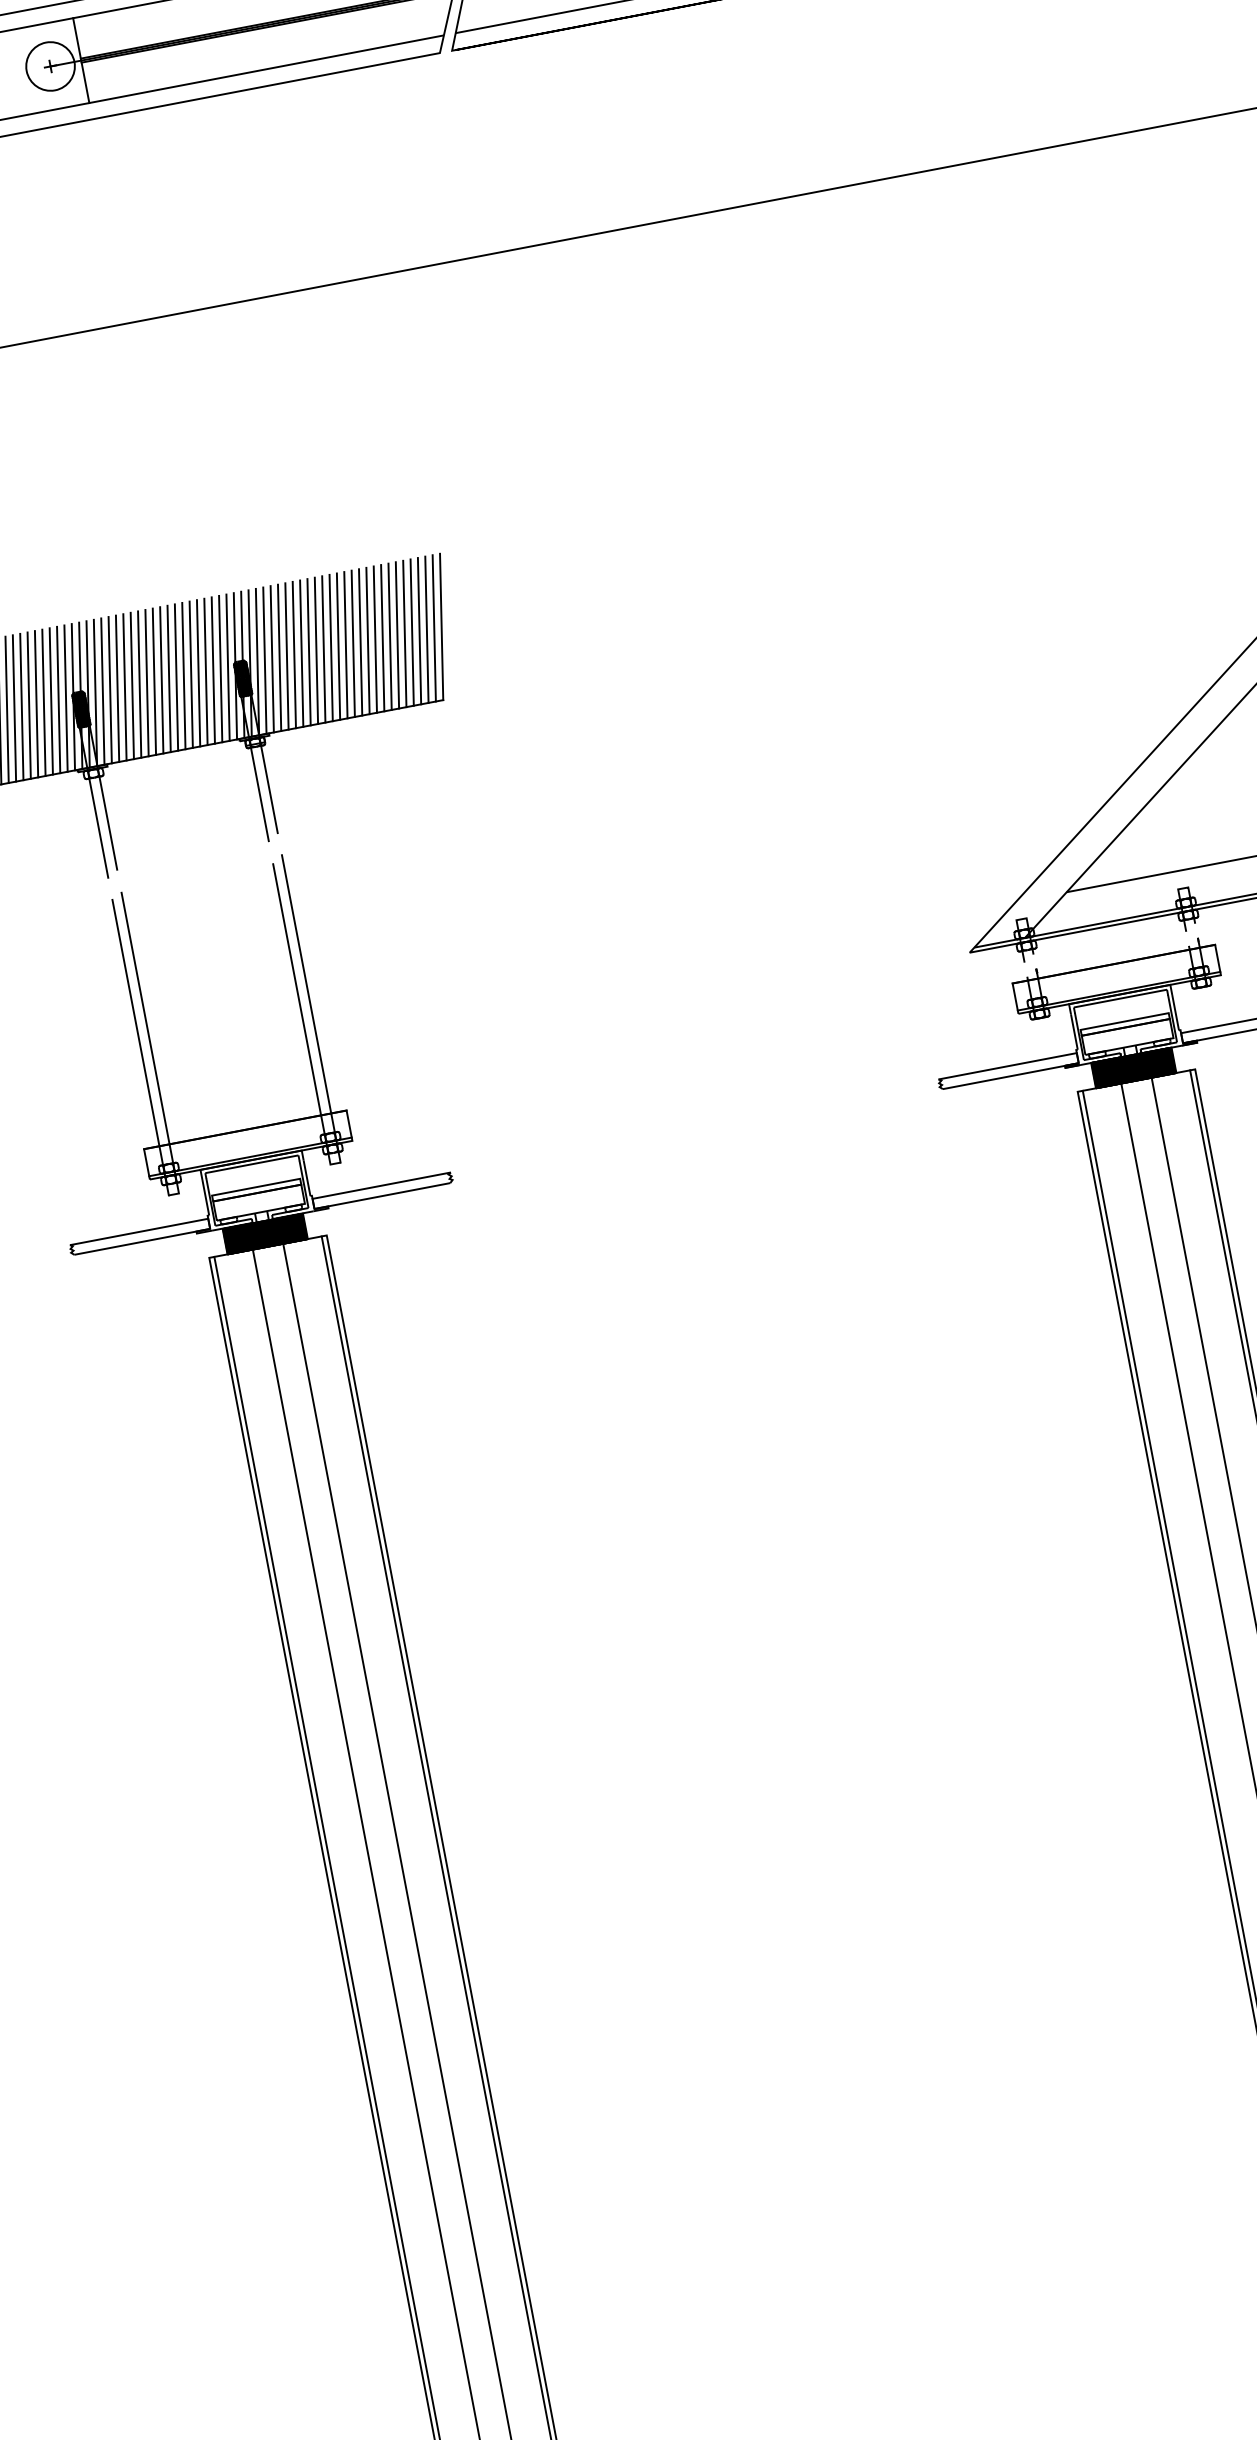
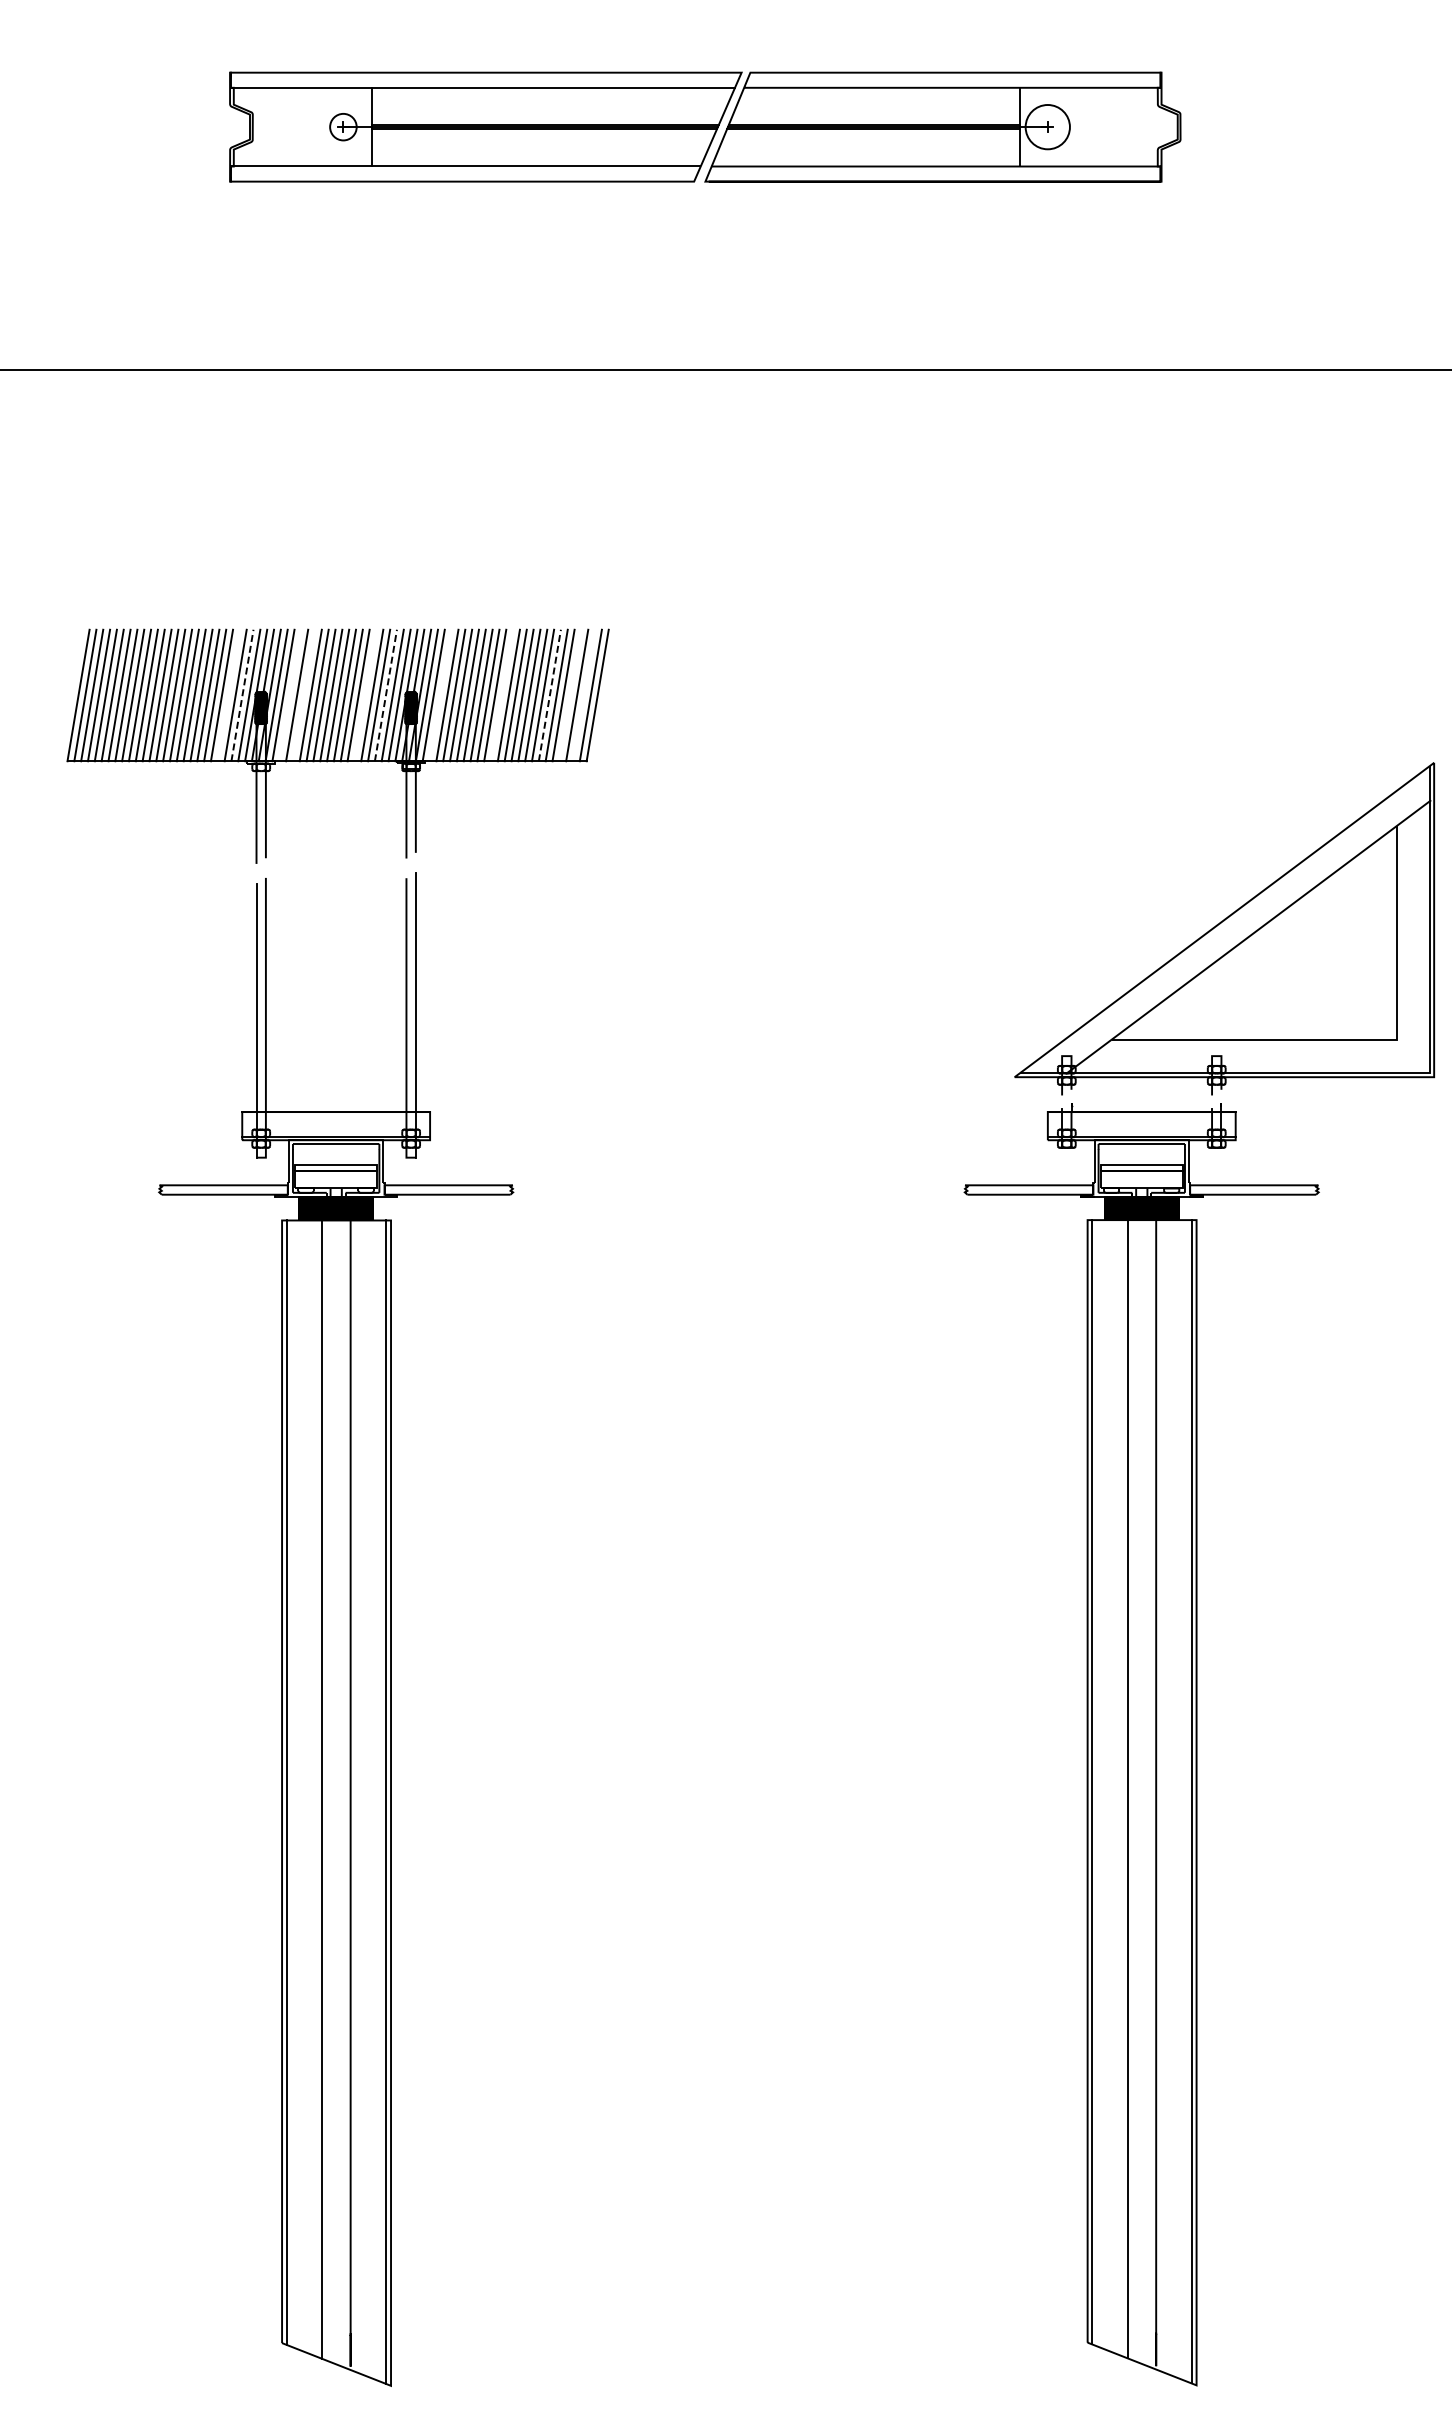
circle: (50, 66) -> (343, 127), size x0.6
line: (427, 629) -> (584, 695), removed
line: (412, 632) -> (570, 695), removed
line: (389, 636) -> (549, 695), solid -> dashed
line: (338, 646) -> (502, 695), removed
line: (272, 659) -> (440, 695), removed
line: (212, 670) -> (385, 695), solid -> dashed
line: (191, 674) -> (365, 695), removed
line: (124, 687) -> (303, 695), removed
line: (110, 690) -> (290, 695), removed
line: (58, 700) -> (242, 695), solid -> dashed
line: (43, 702) -> (228, 695), removed

